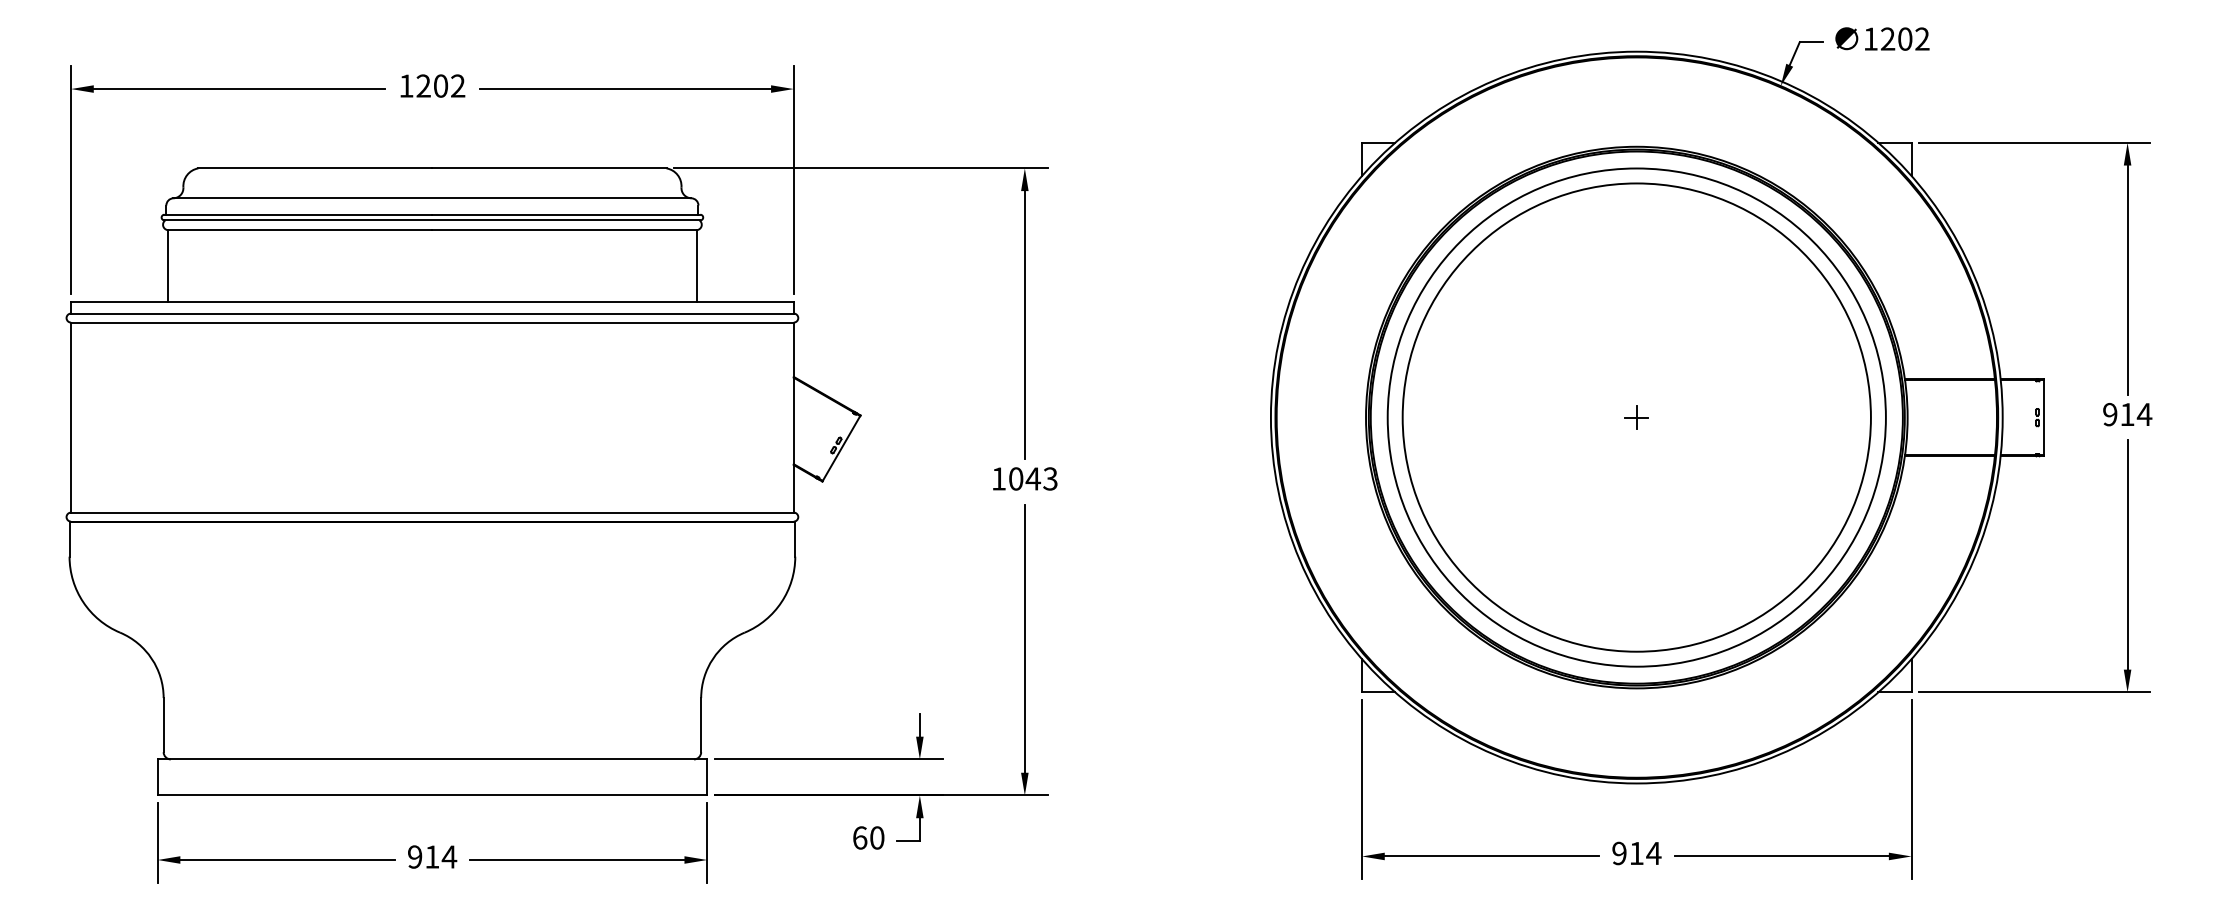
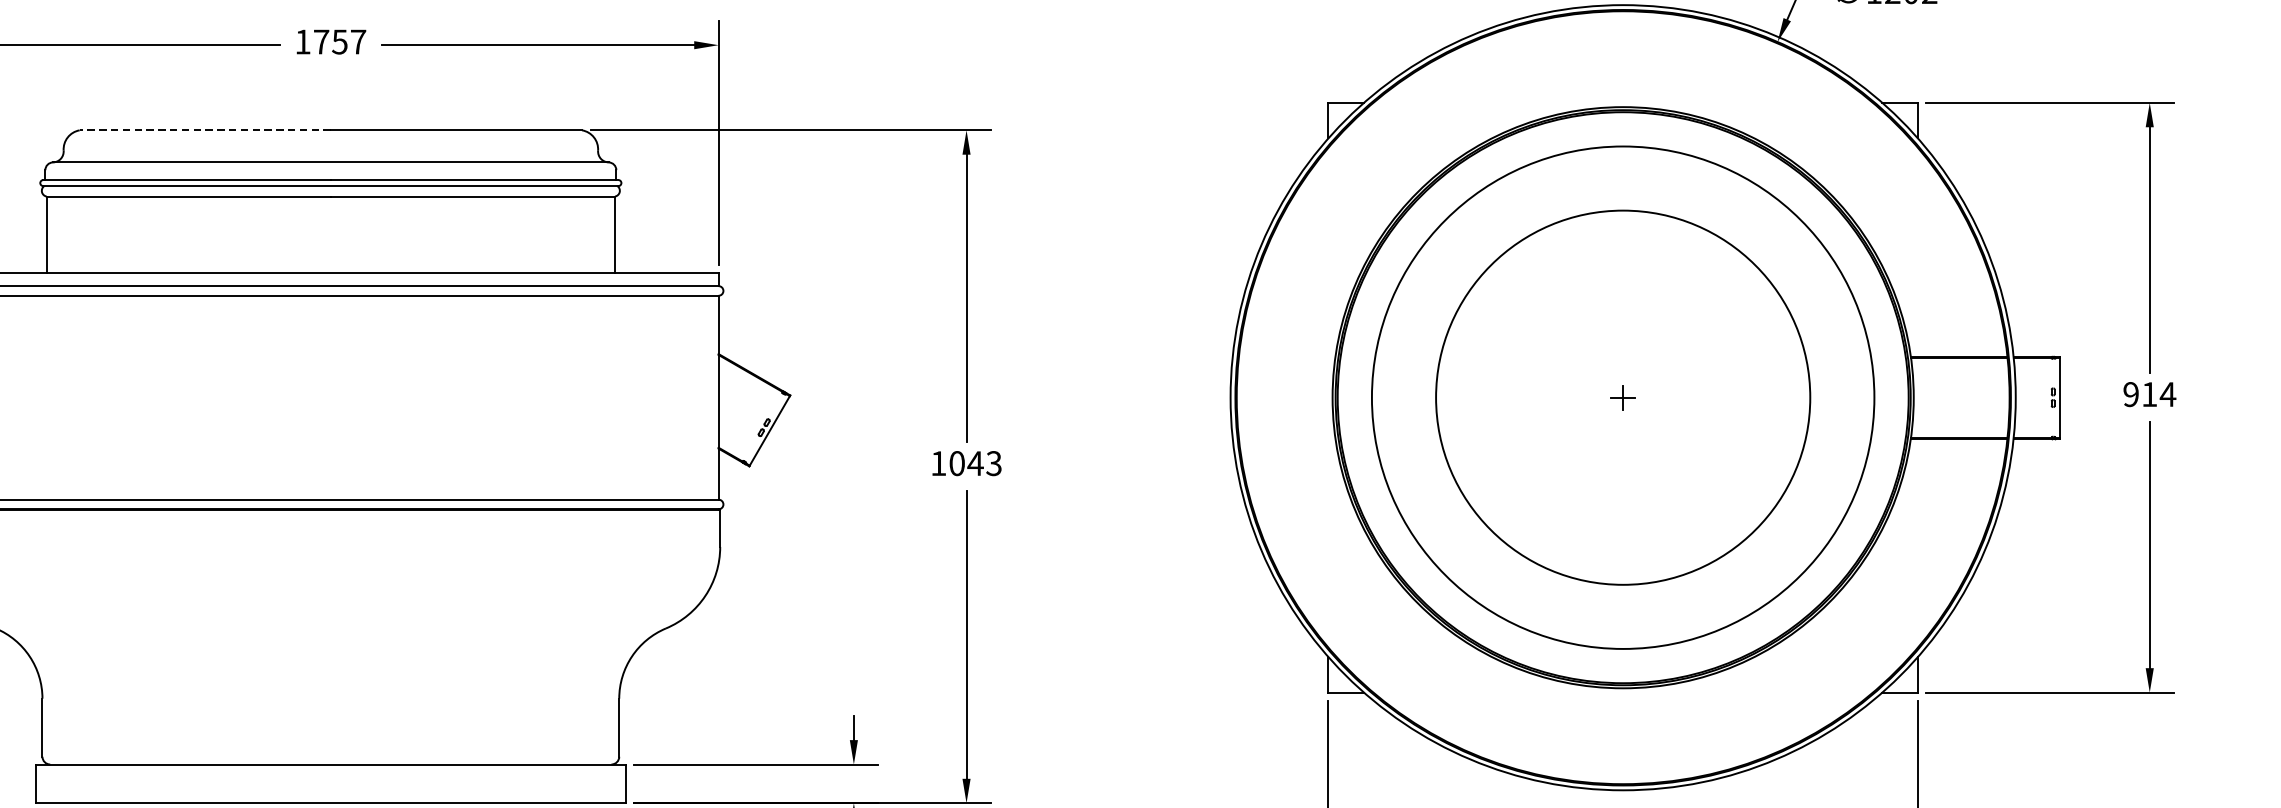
text: (440, 85) -> (339, 41), 1202 -> 1757
line: (314, 168) -> (204, 130), solid -> dashed
circle: (1636, 417) -> (1622, 397), size x0.7

